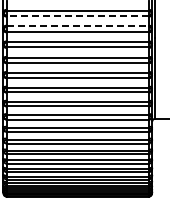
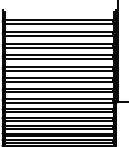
line: (77, 15) -> (59, 23), dashed -> solid
line: (77, 26) -> (59, 31), dashed -> solid

